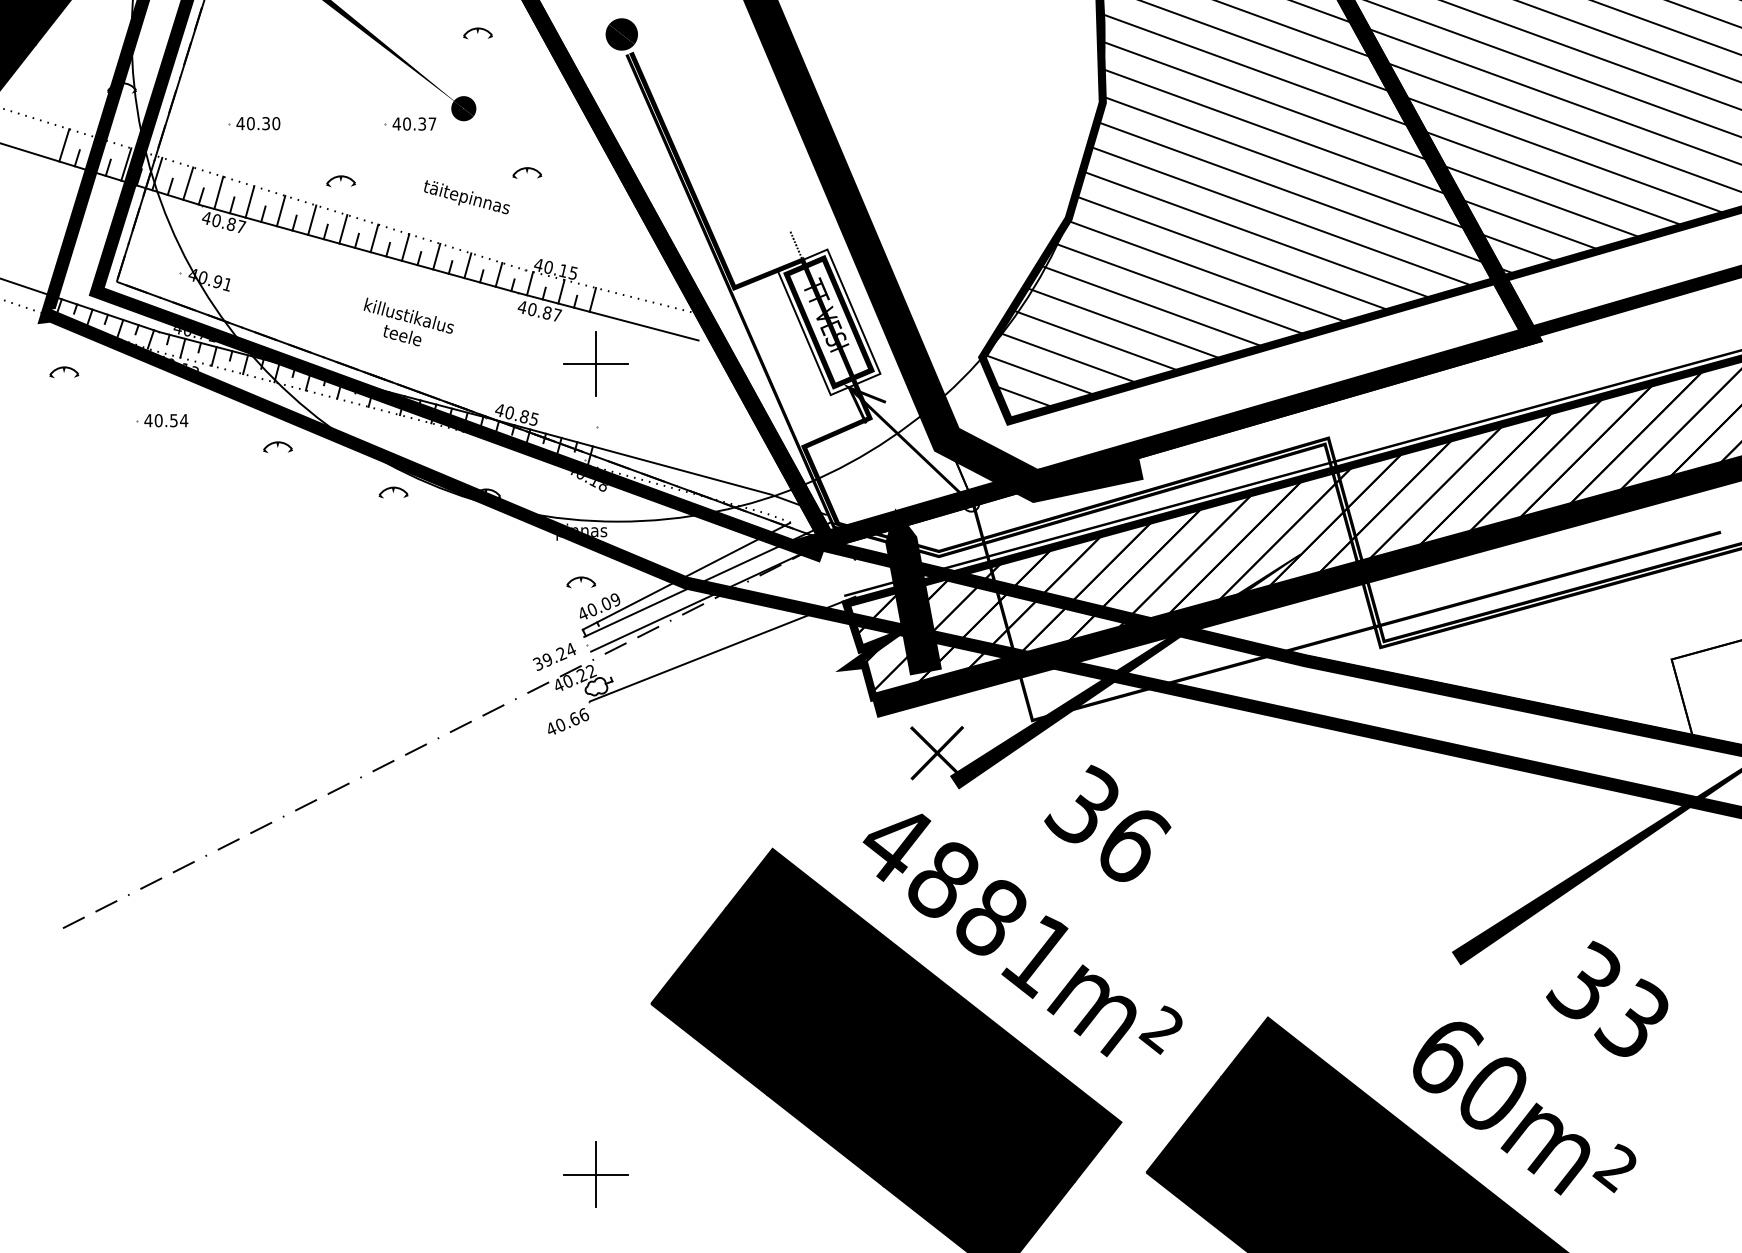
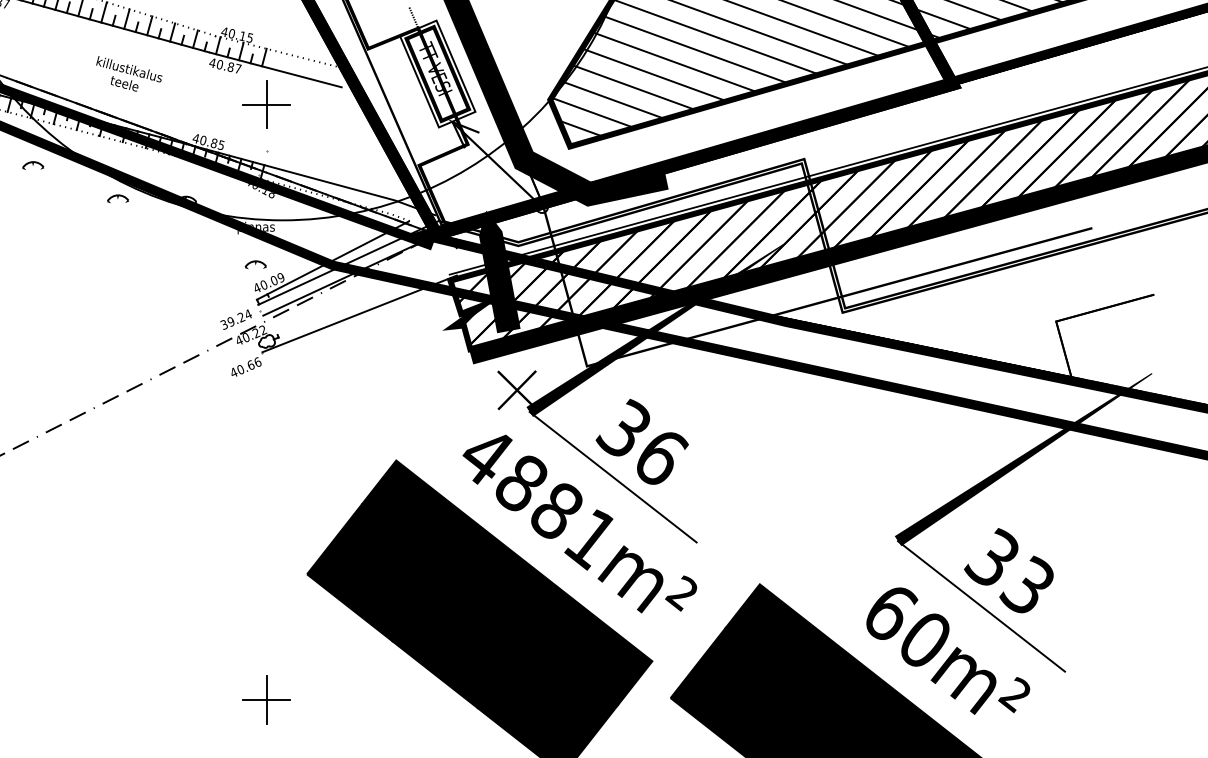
line: (1067, 871) -> (612, 477), added
line: (1569, 1047) -> (981, 606), added

